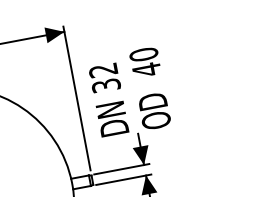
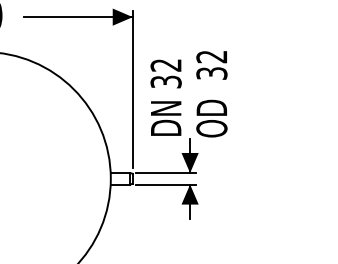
text: (145, 62) -> (211, 65), 40 -> 32

